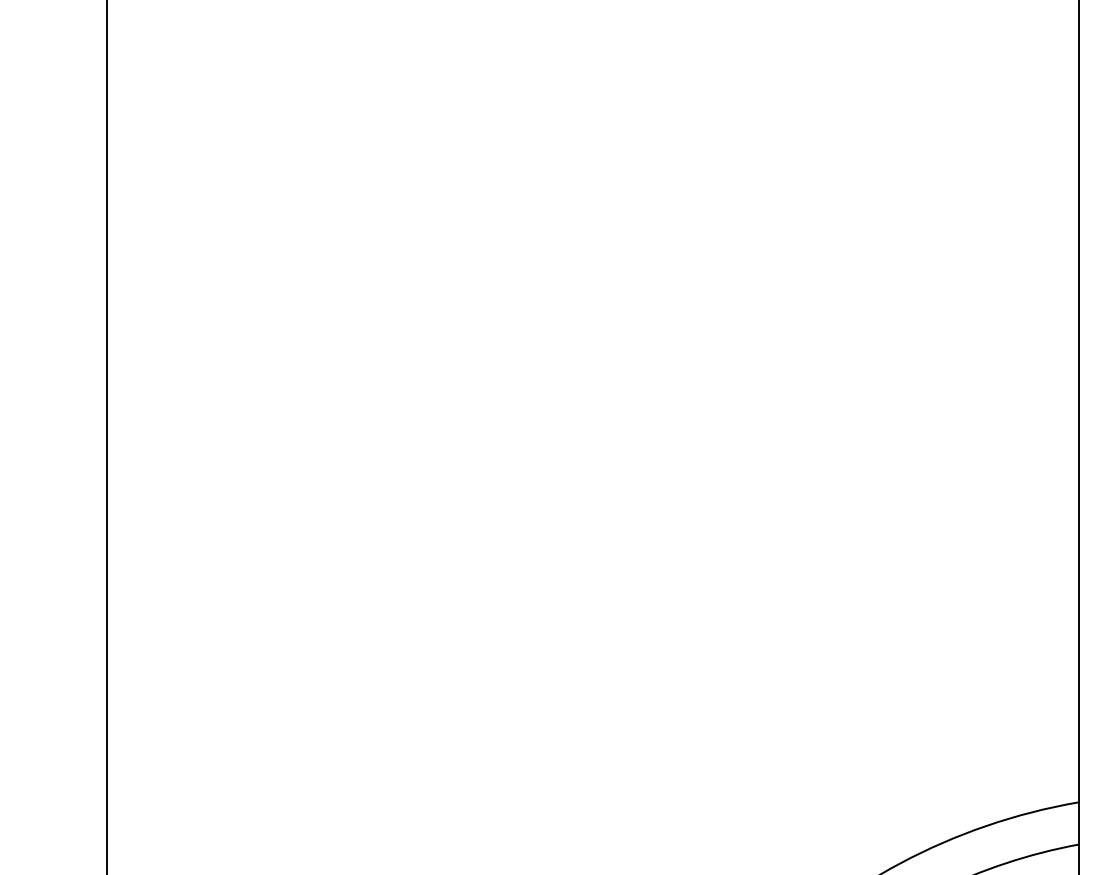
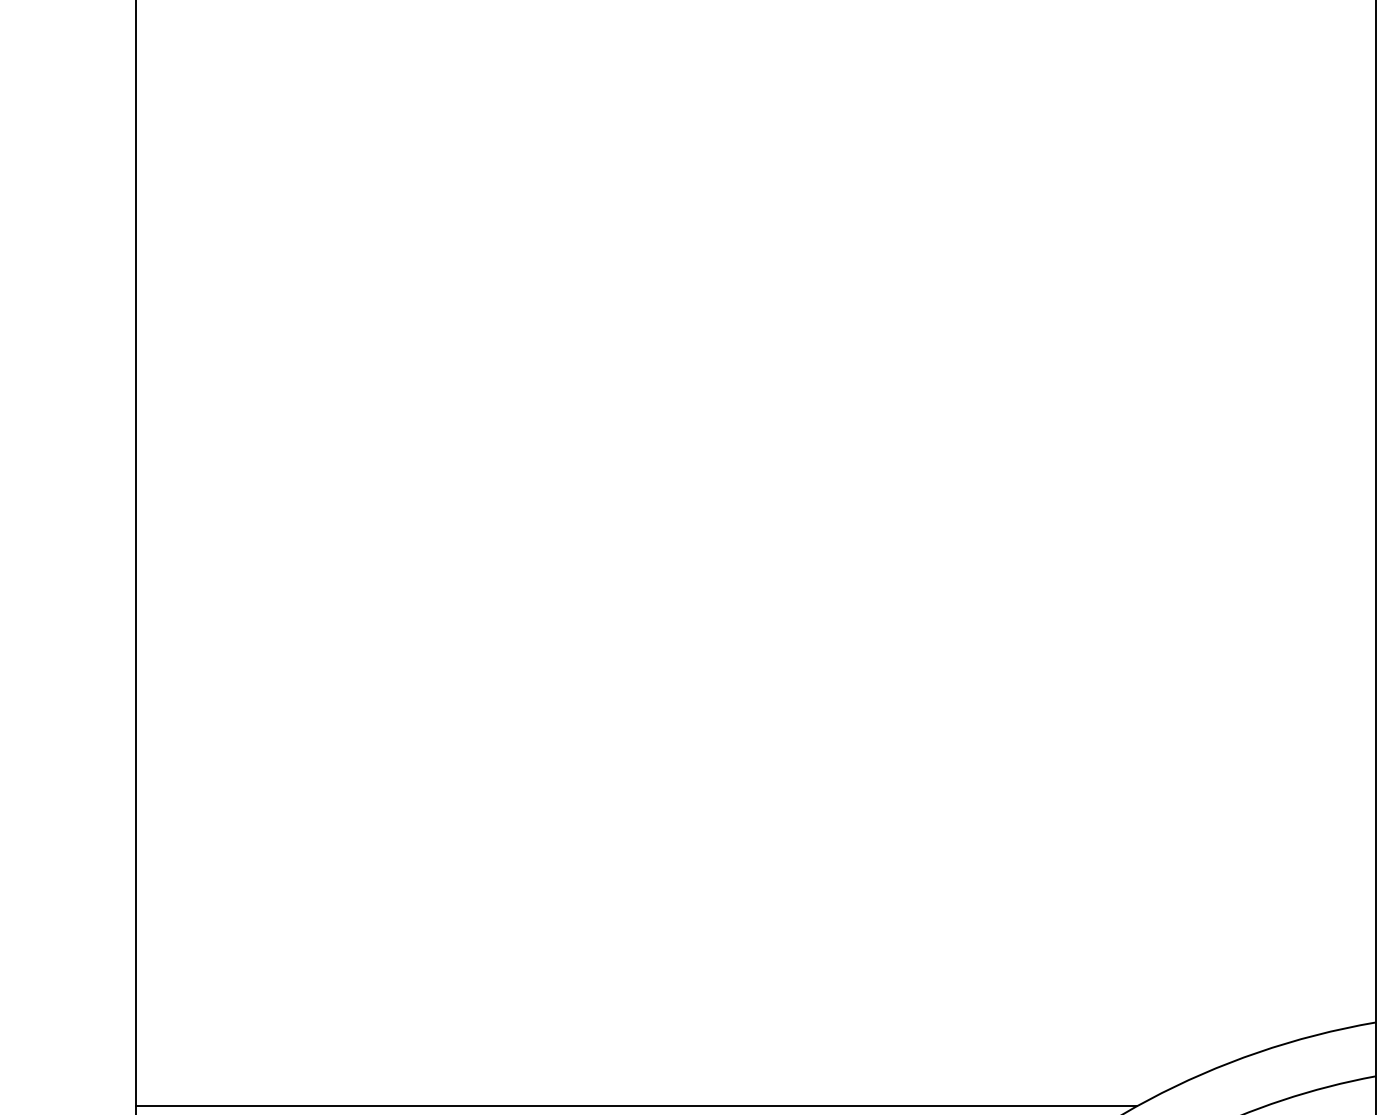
line: (498, 868) -> (635, 1106), added

